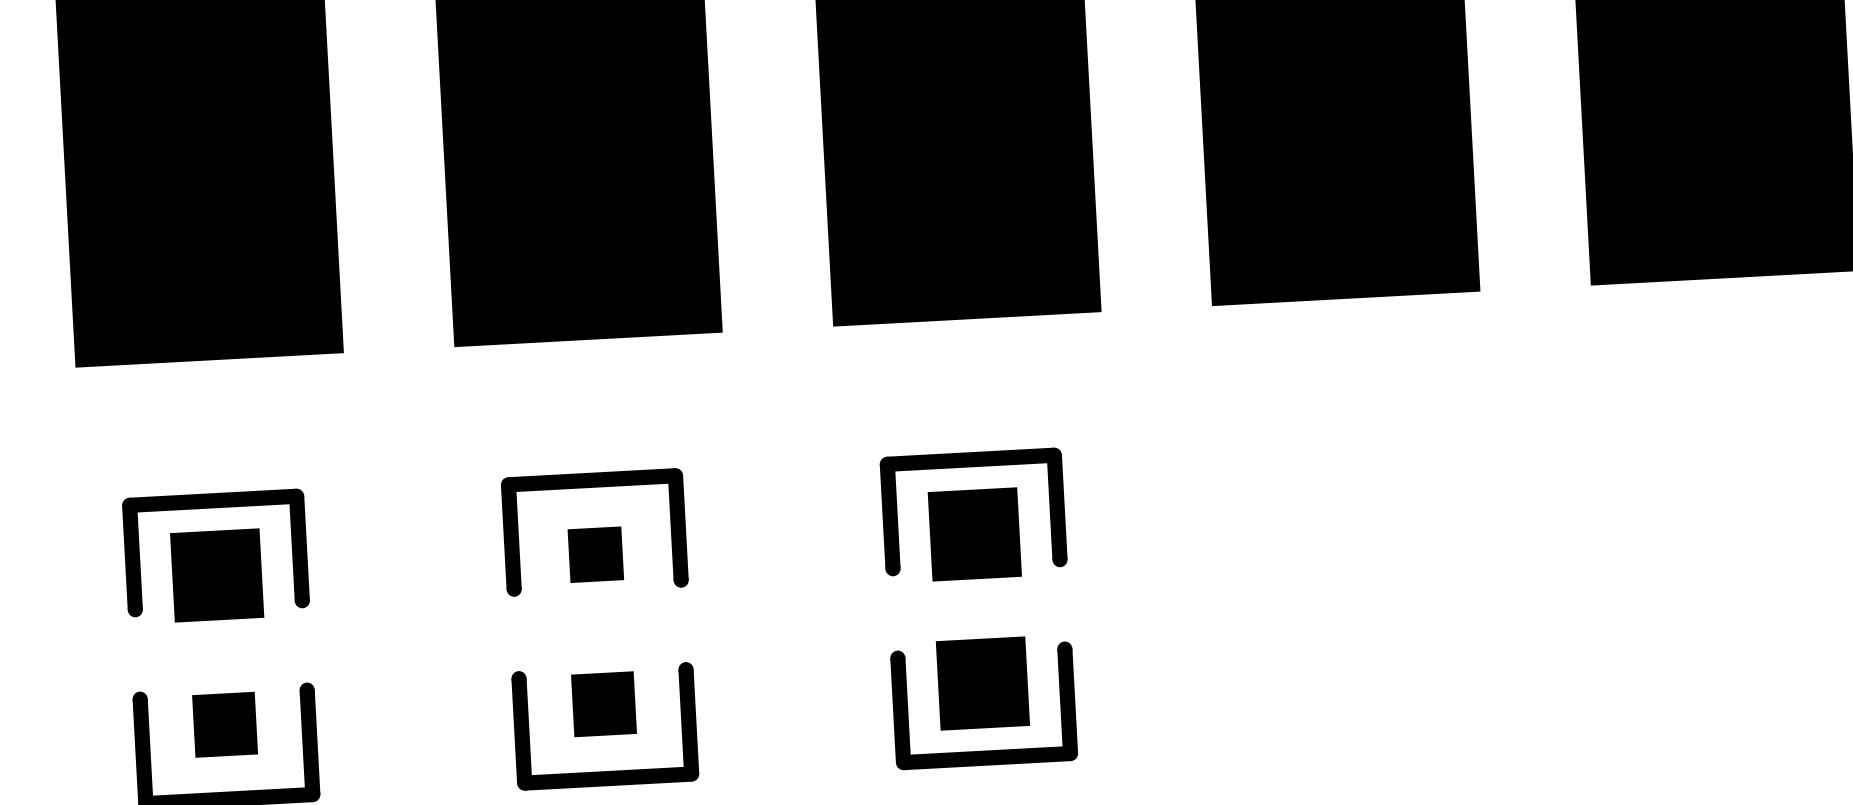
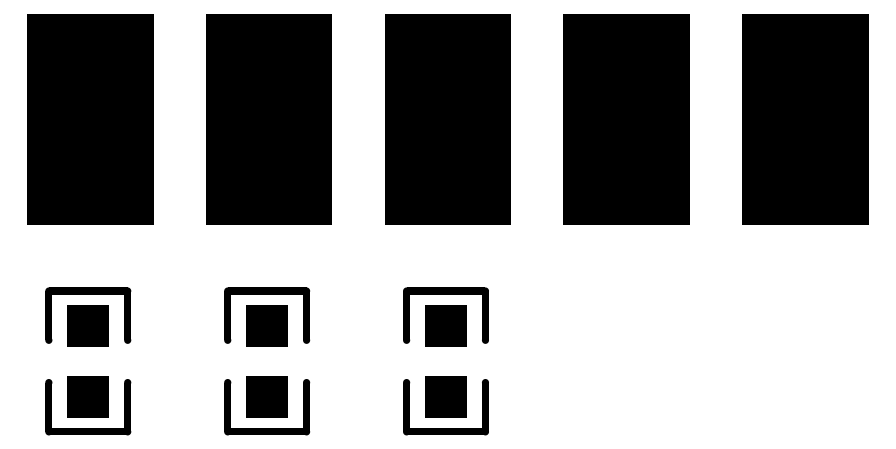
part: (594, 553) -> (266, 325), size x1.67
part: (602, 703) -> (266, 396), size x1.43
part: (223, 724) -> (87, 396), size x1.43

